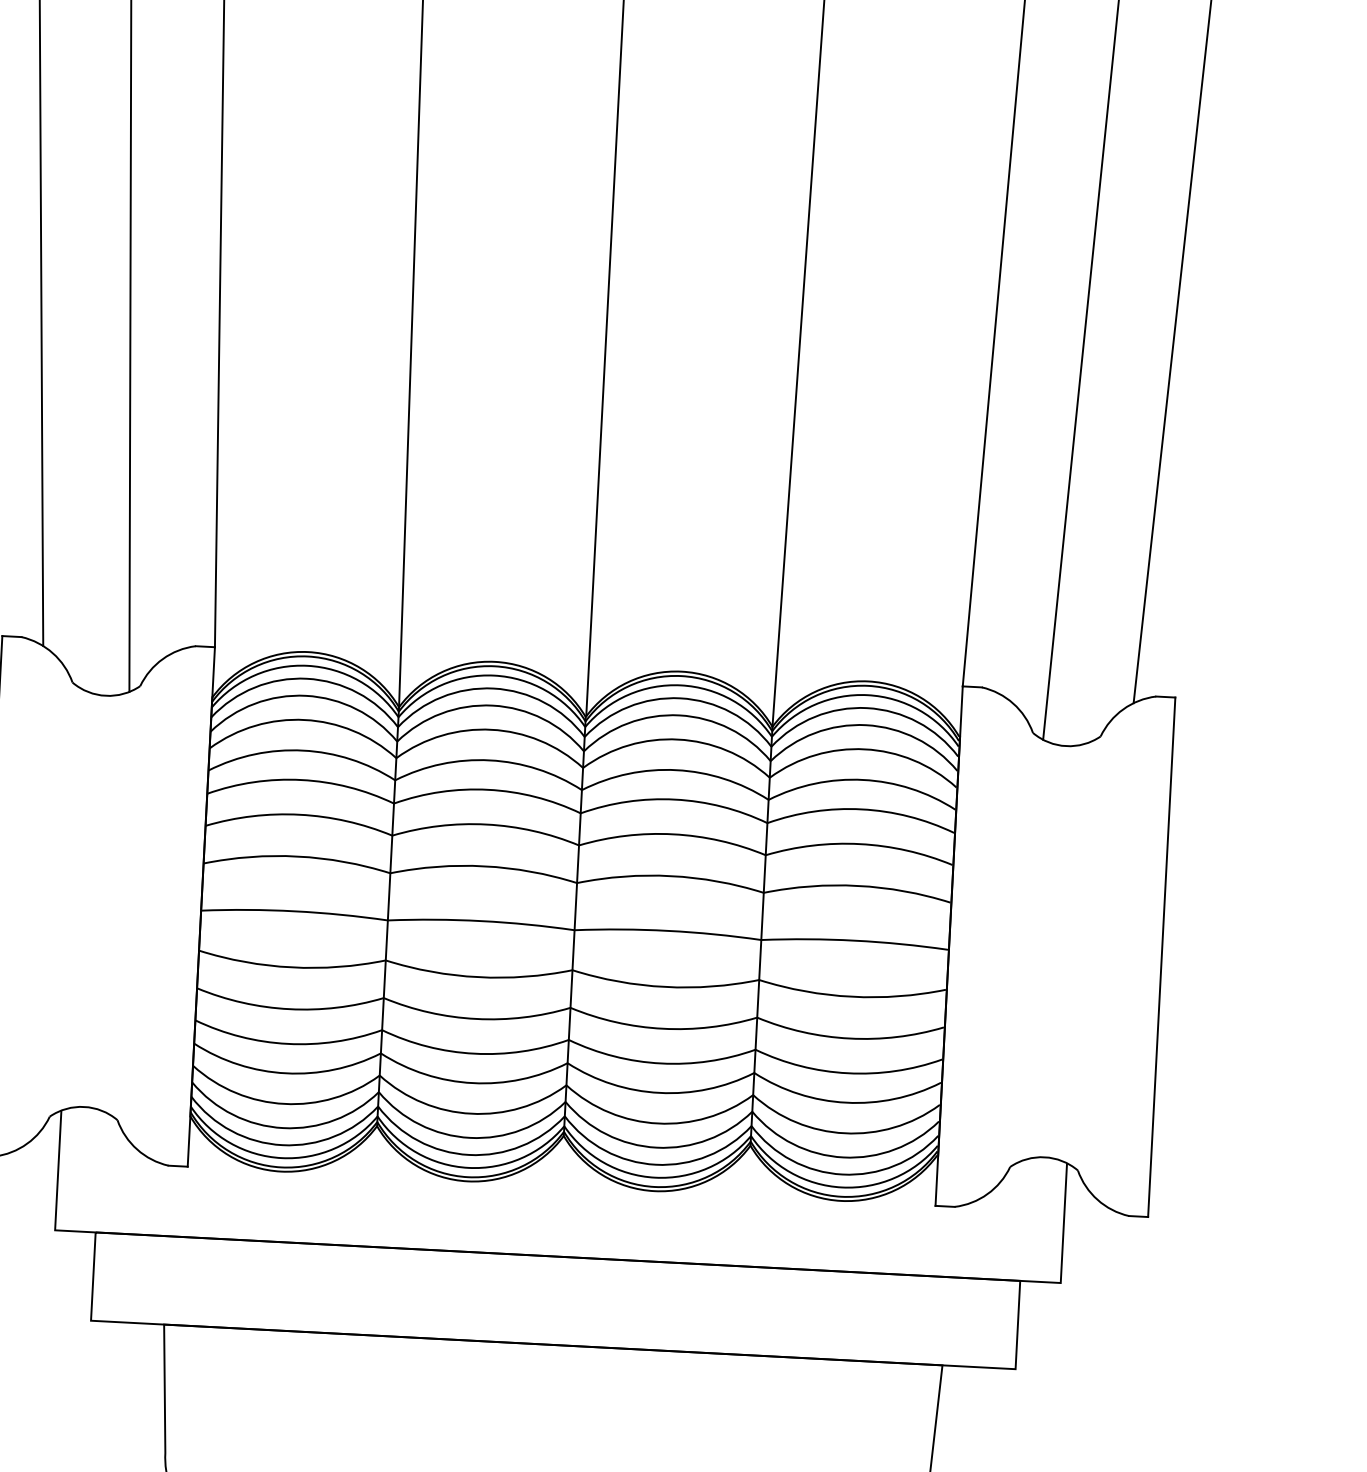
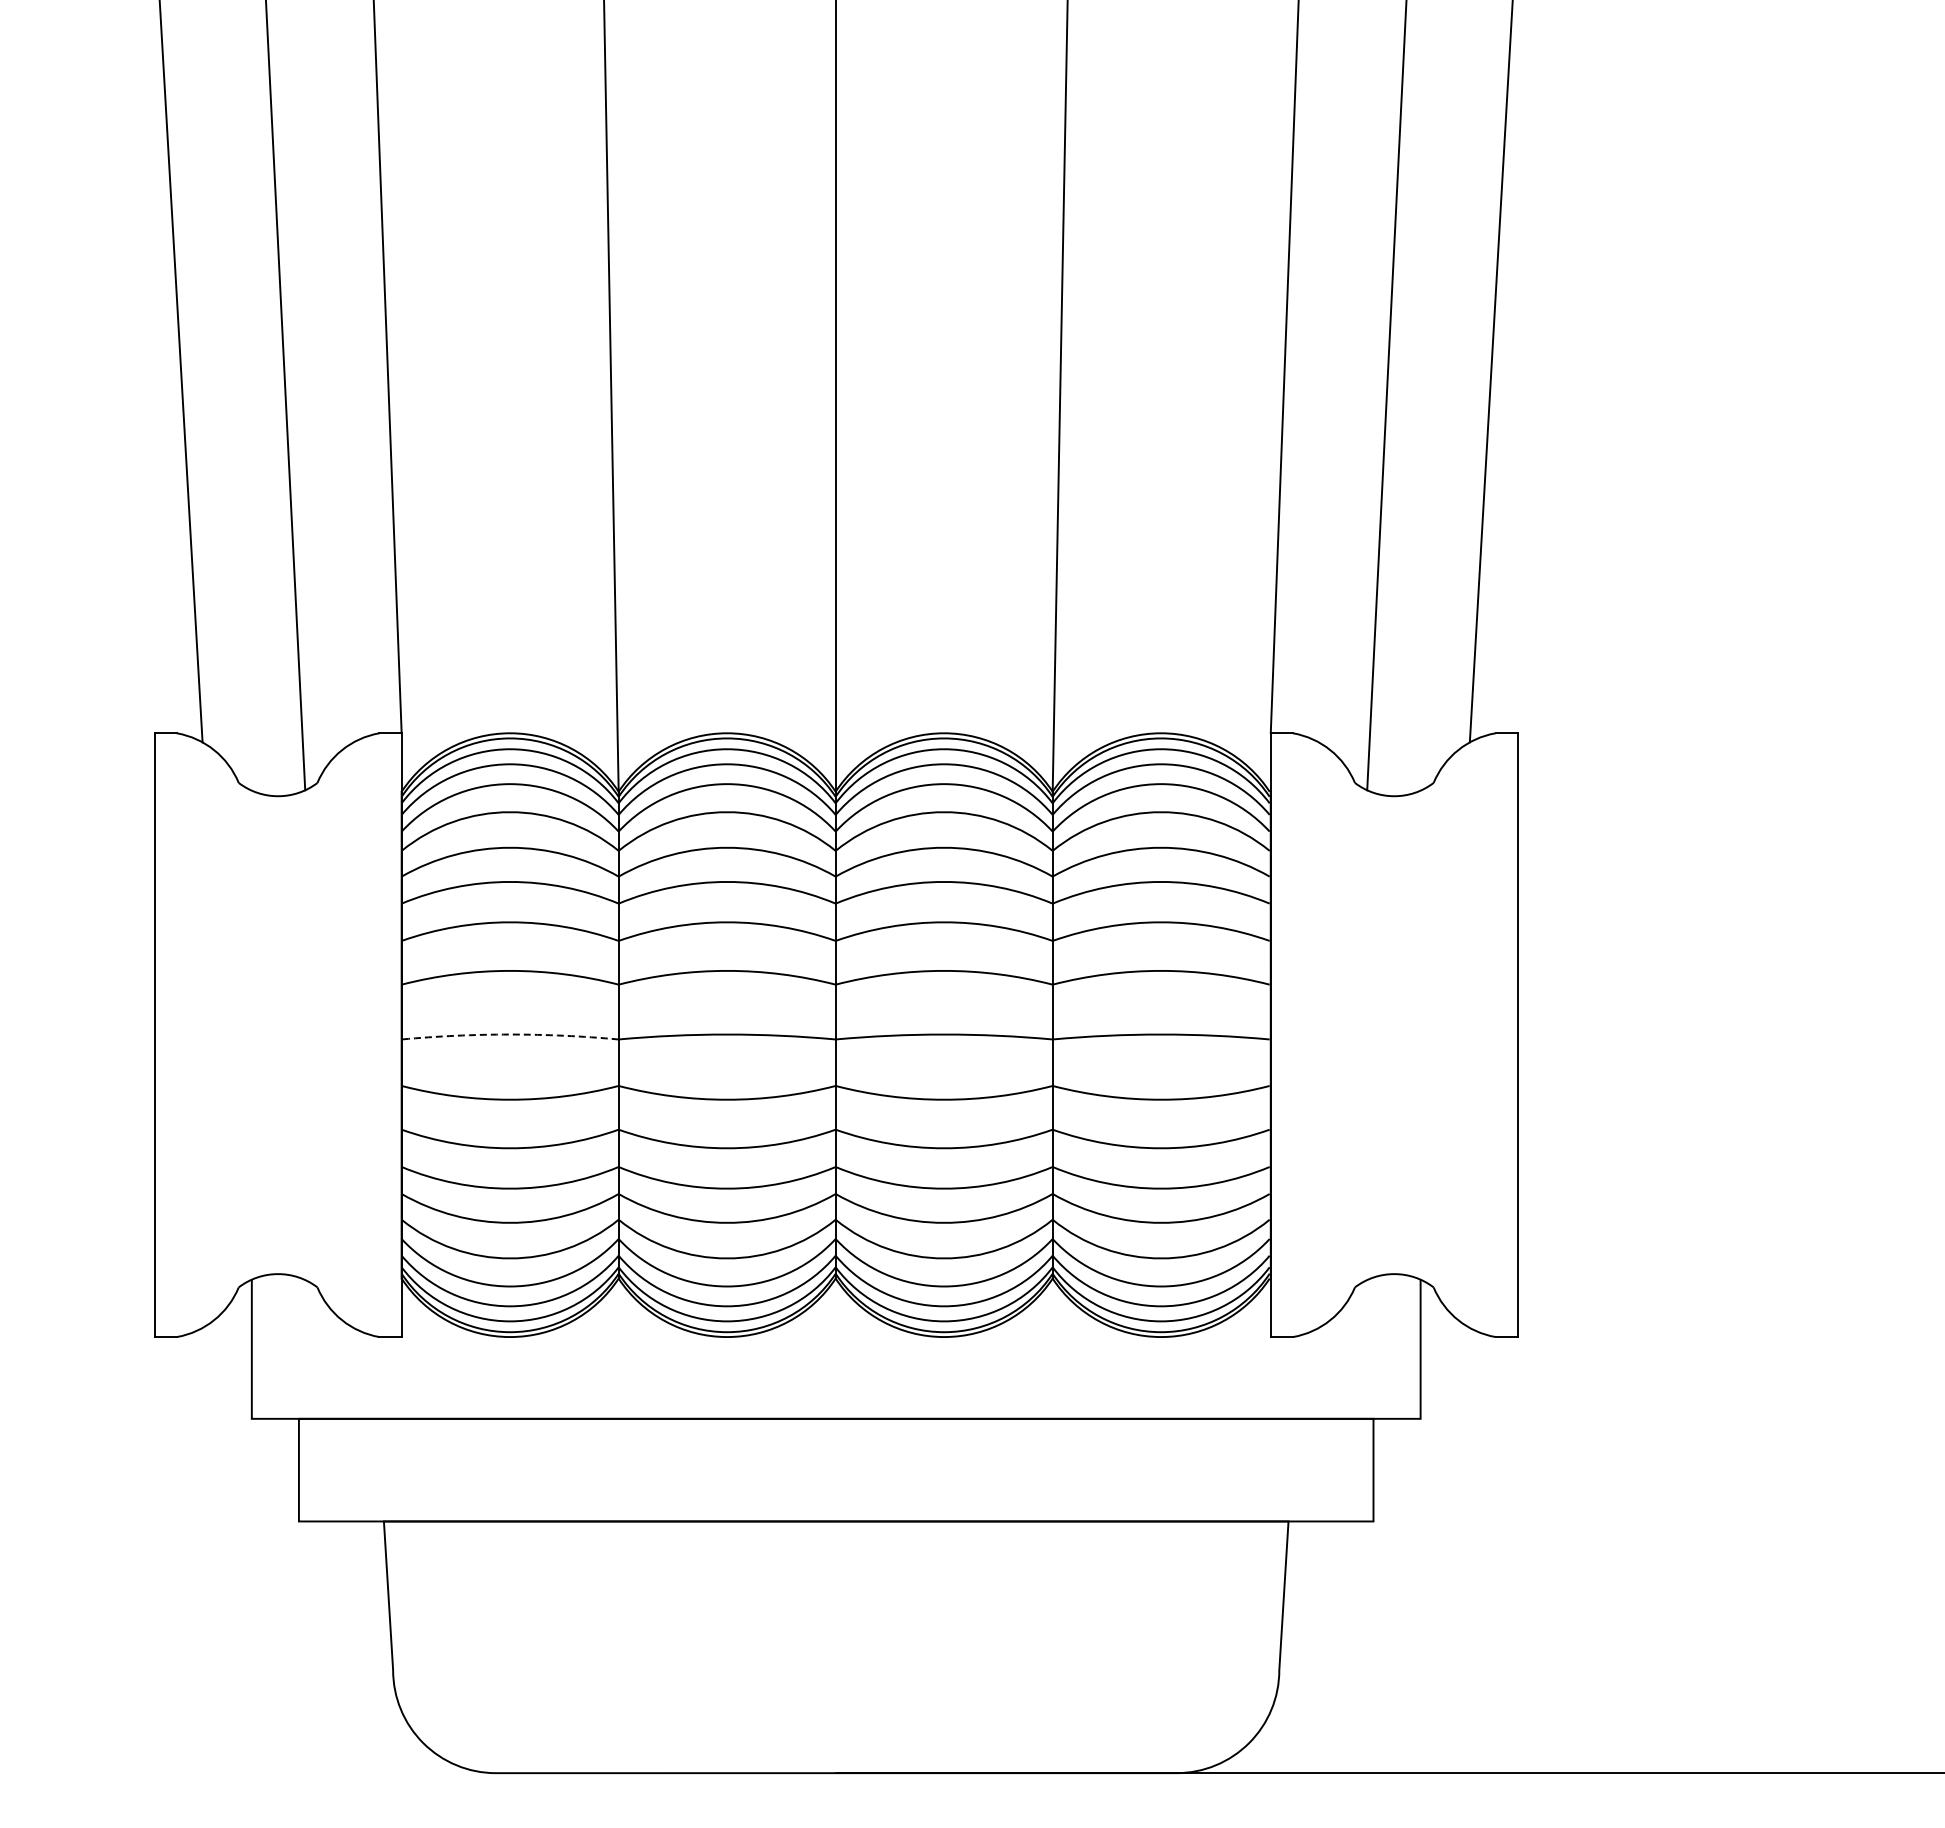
arc: (295, 911) -> (510, 1034), solid -> dashed

